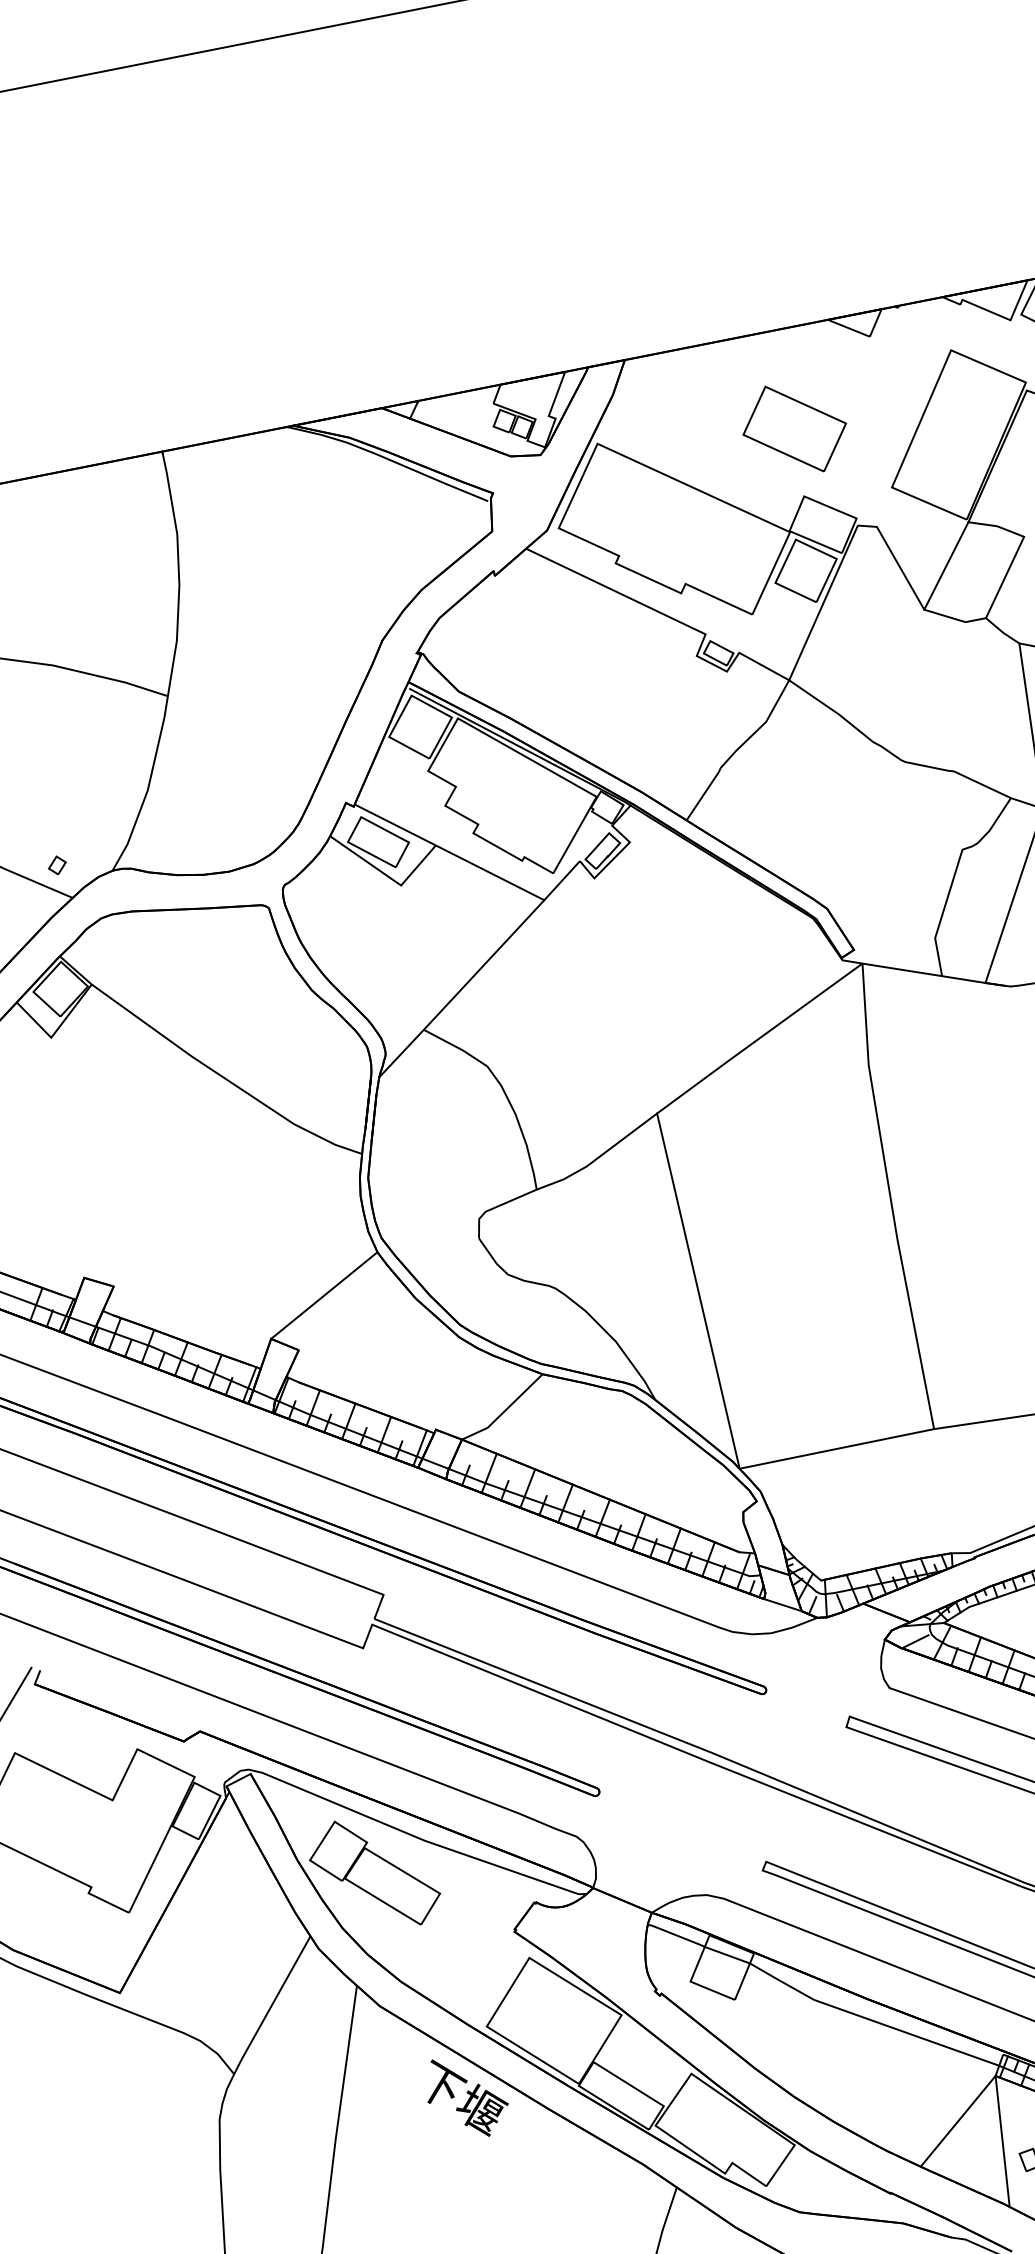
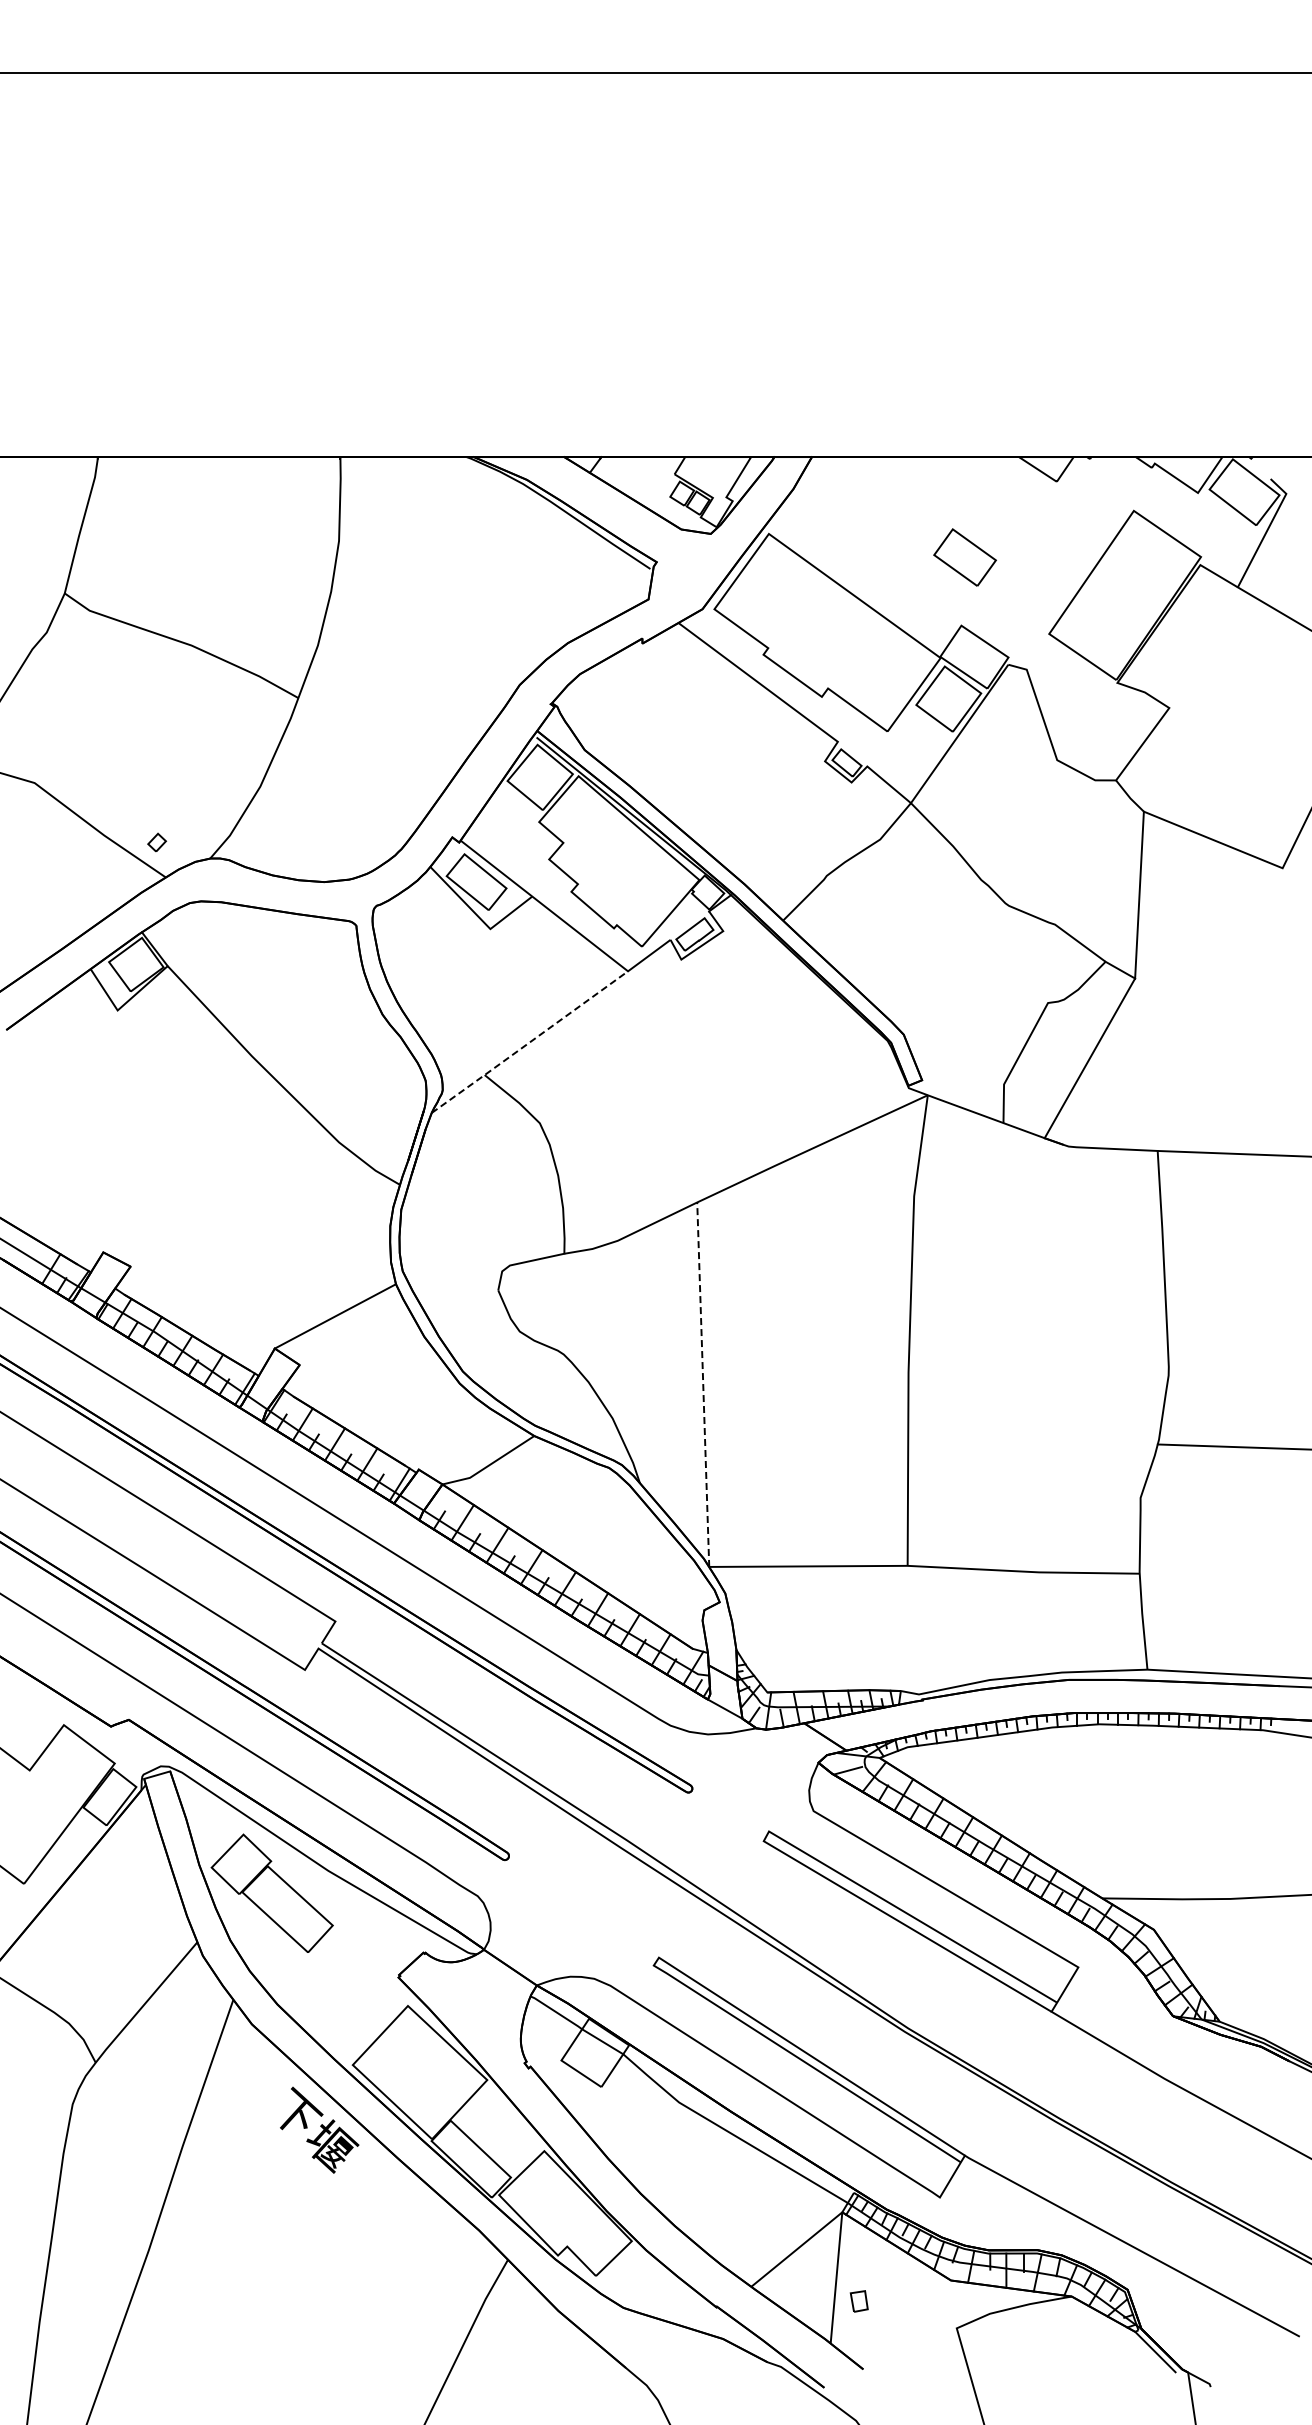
part: (794, 428) -> (964, 557), size x0.6
line: (946, 565) -> (1087, 721), removed
line: (461, 989) -> (529, 1042), solid -> dashed
line: (698, 1290) -> (703, 1384), solid -> dashed

